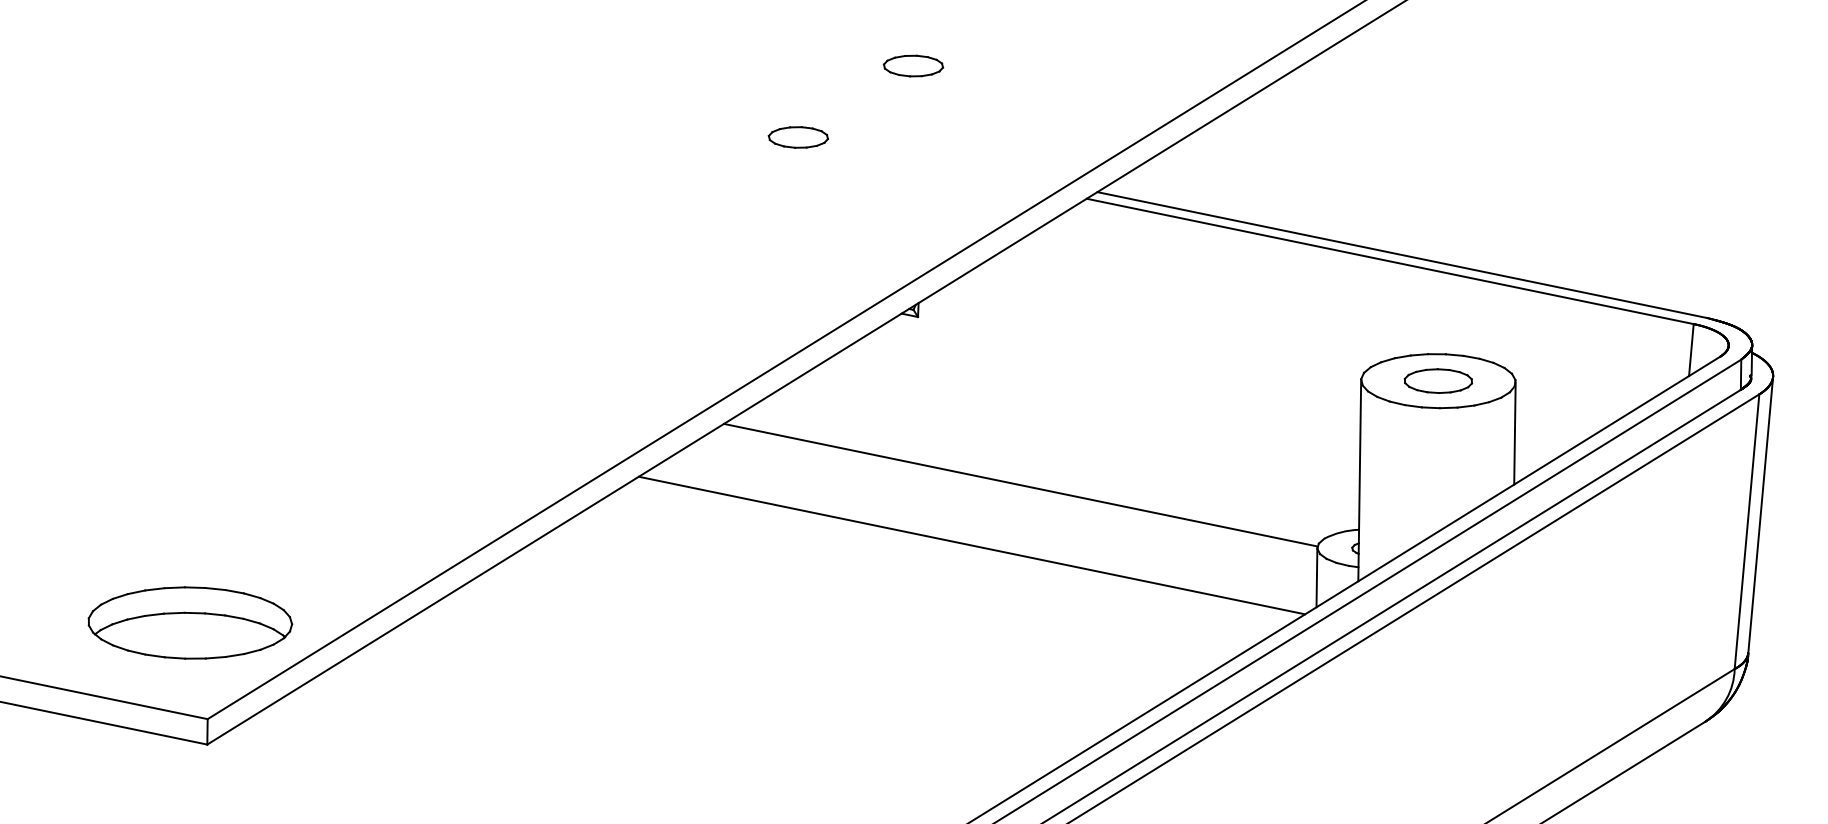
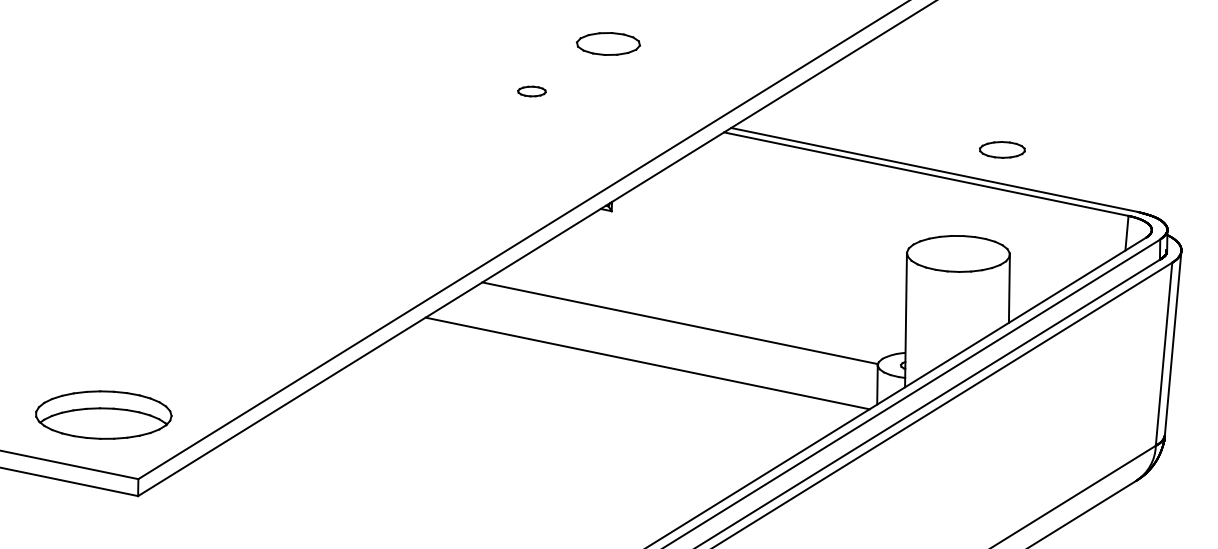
part: (913, 65) -> (608, 43), size x1.6
part: (797, 137) -> (531, 91), size x0.7
part: (1438, 380) -> (1002, 149), moved
part: (189, 622) -> (103, 414), moved

